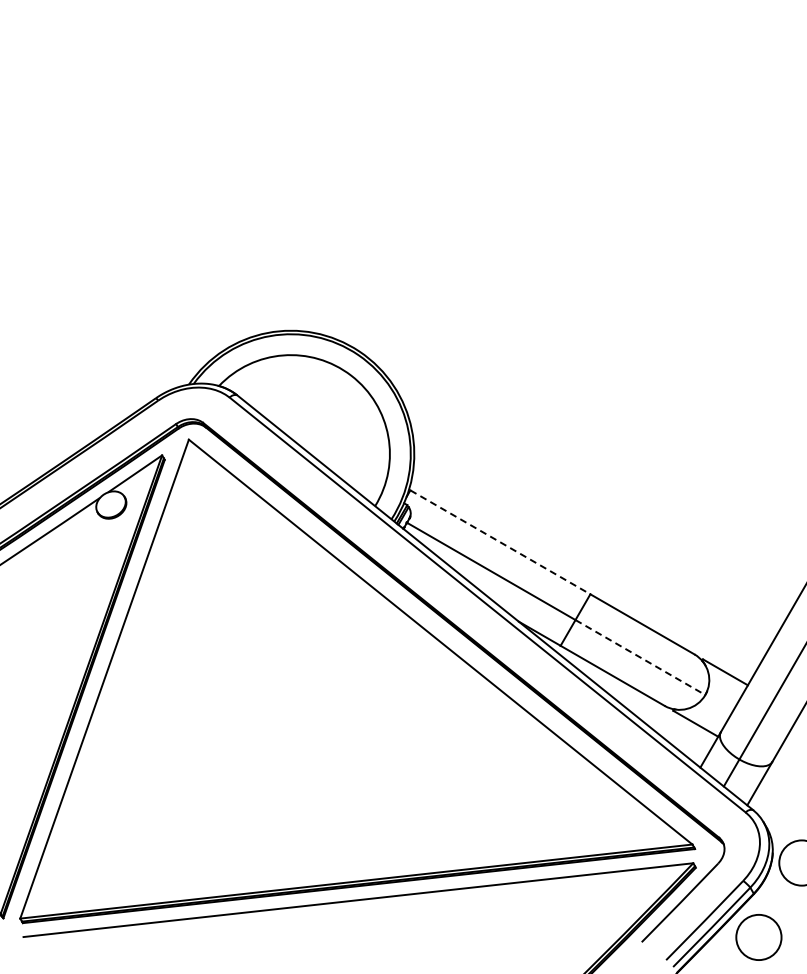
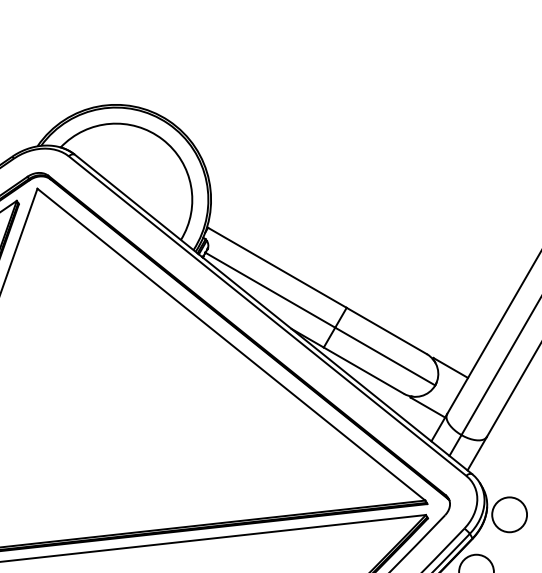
line: (500, 542) -> (277, 267), dashed -> solid
line: (640, 657) -> (385, 356), dashed -> solid

